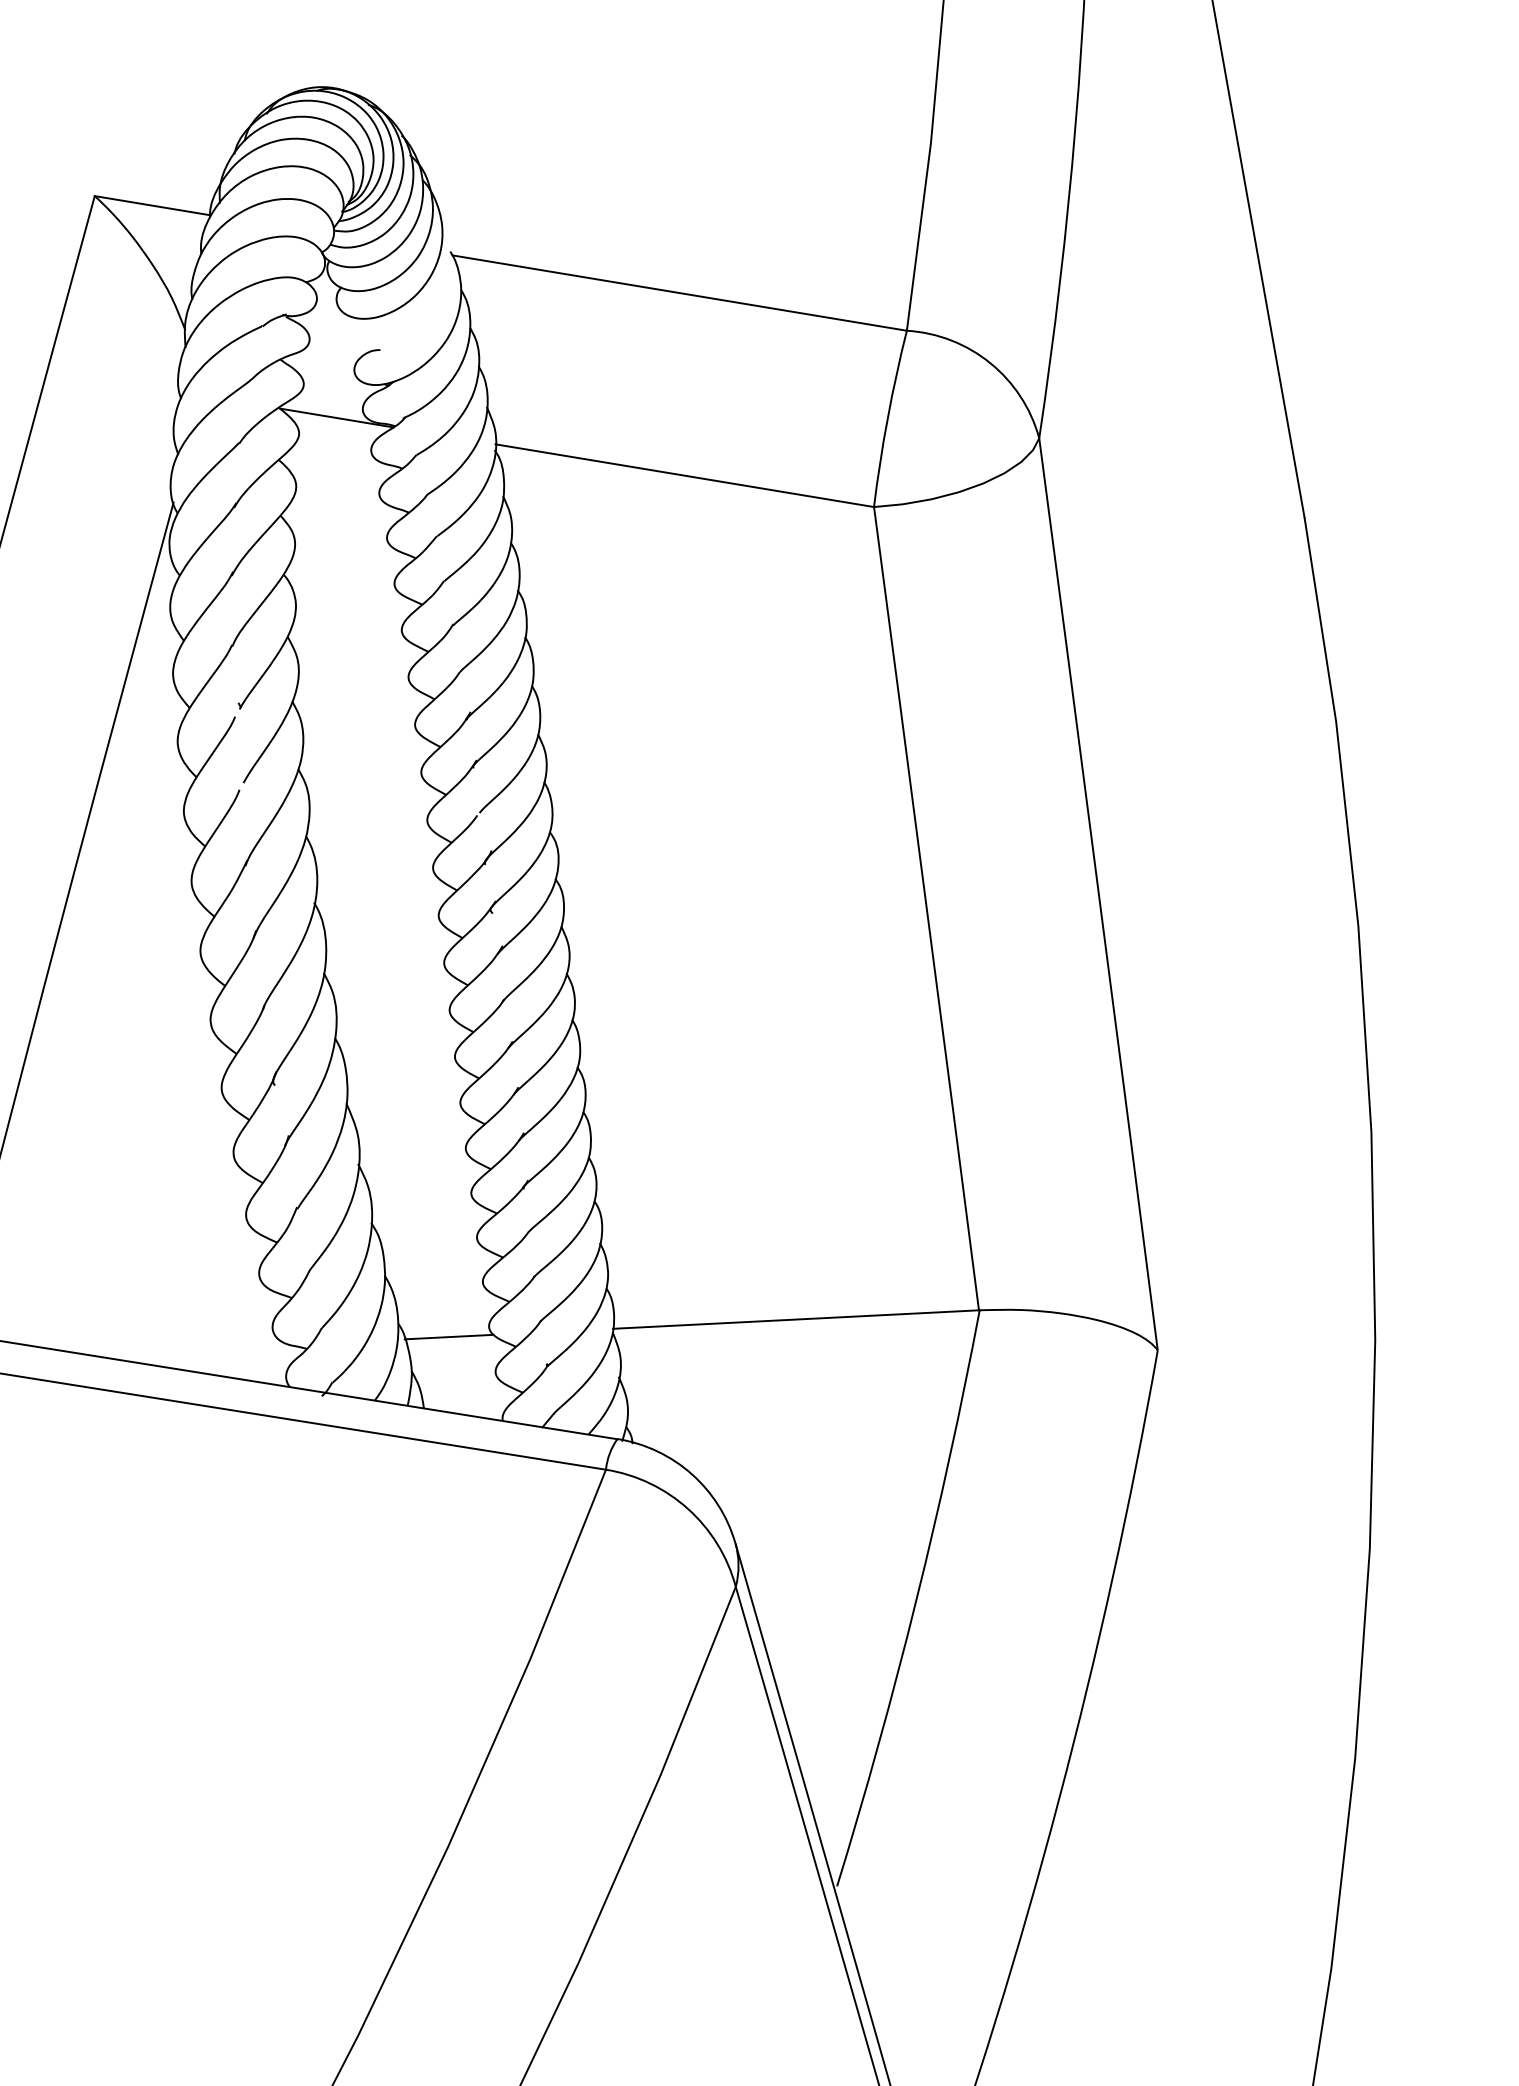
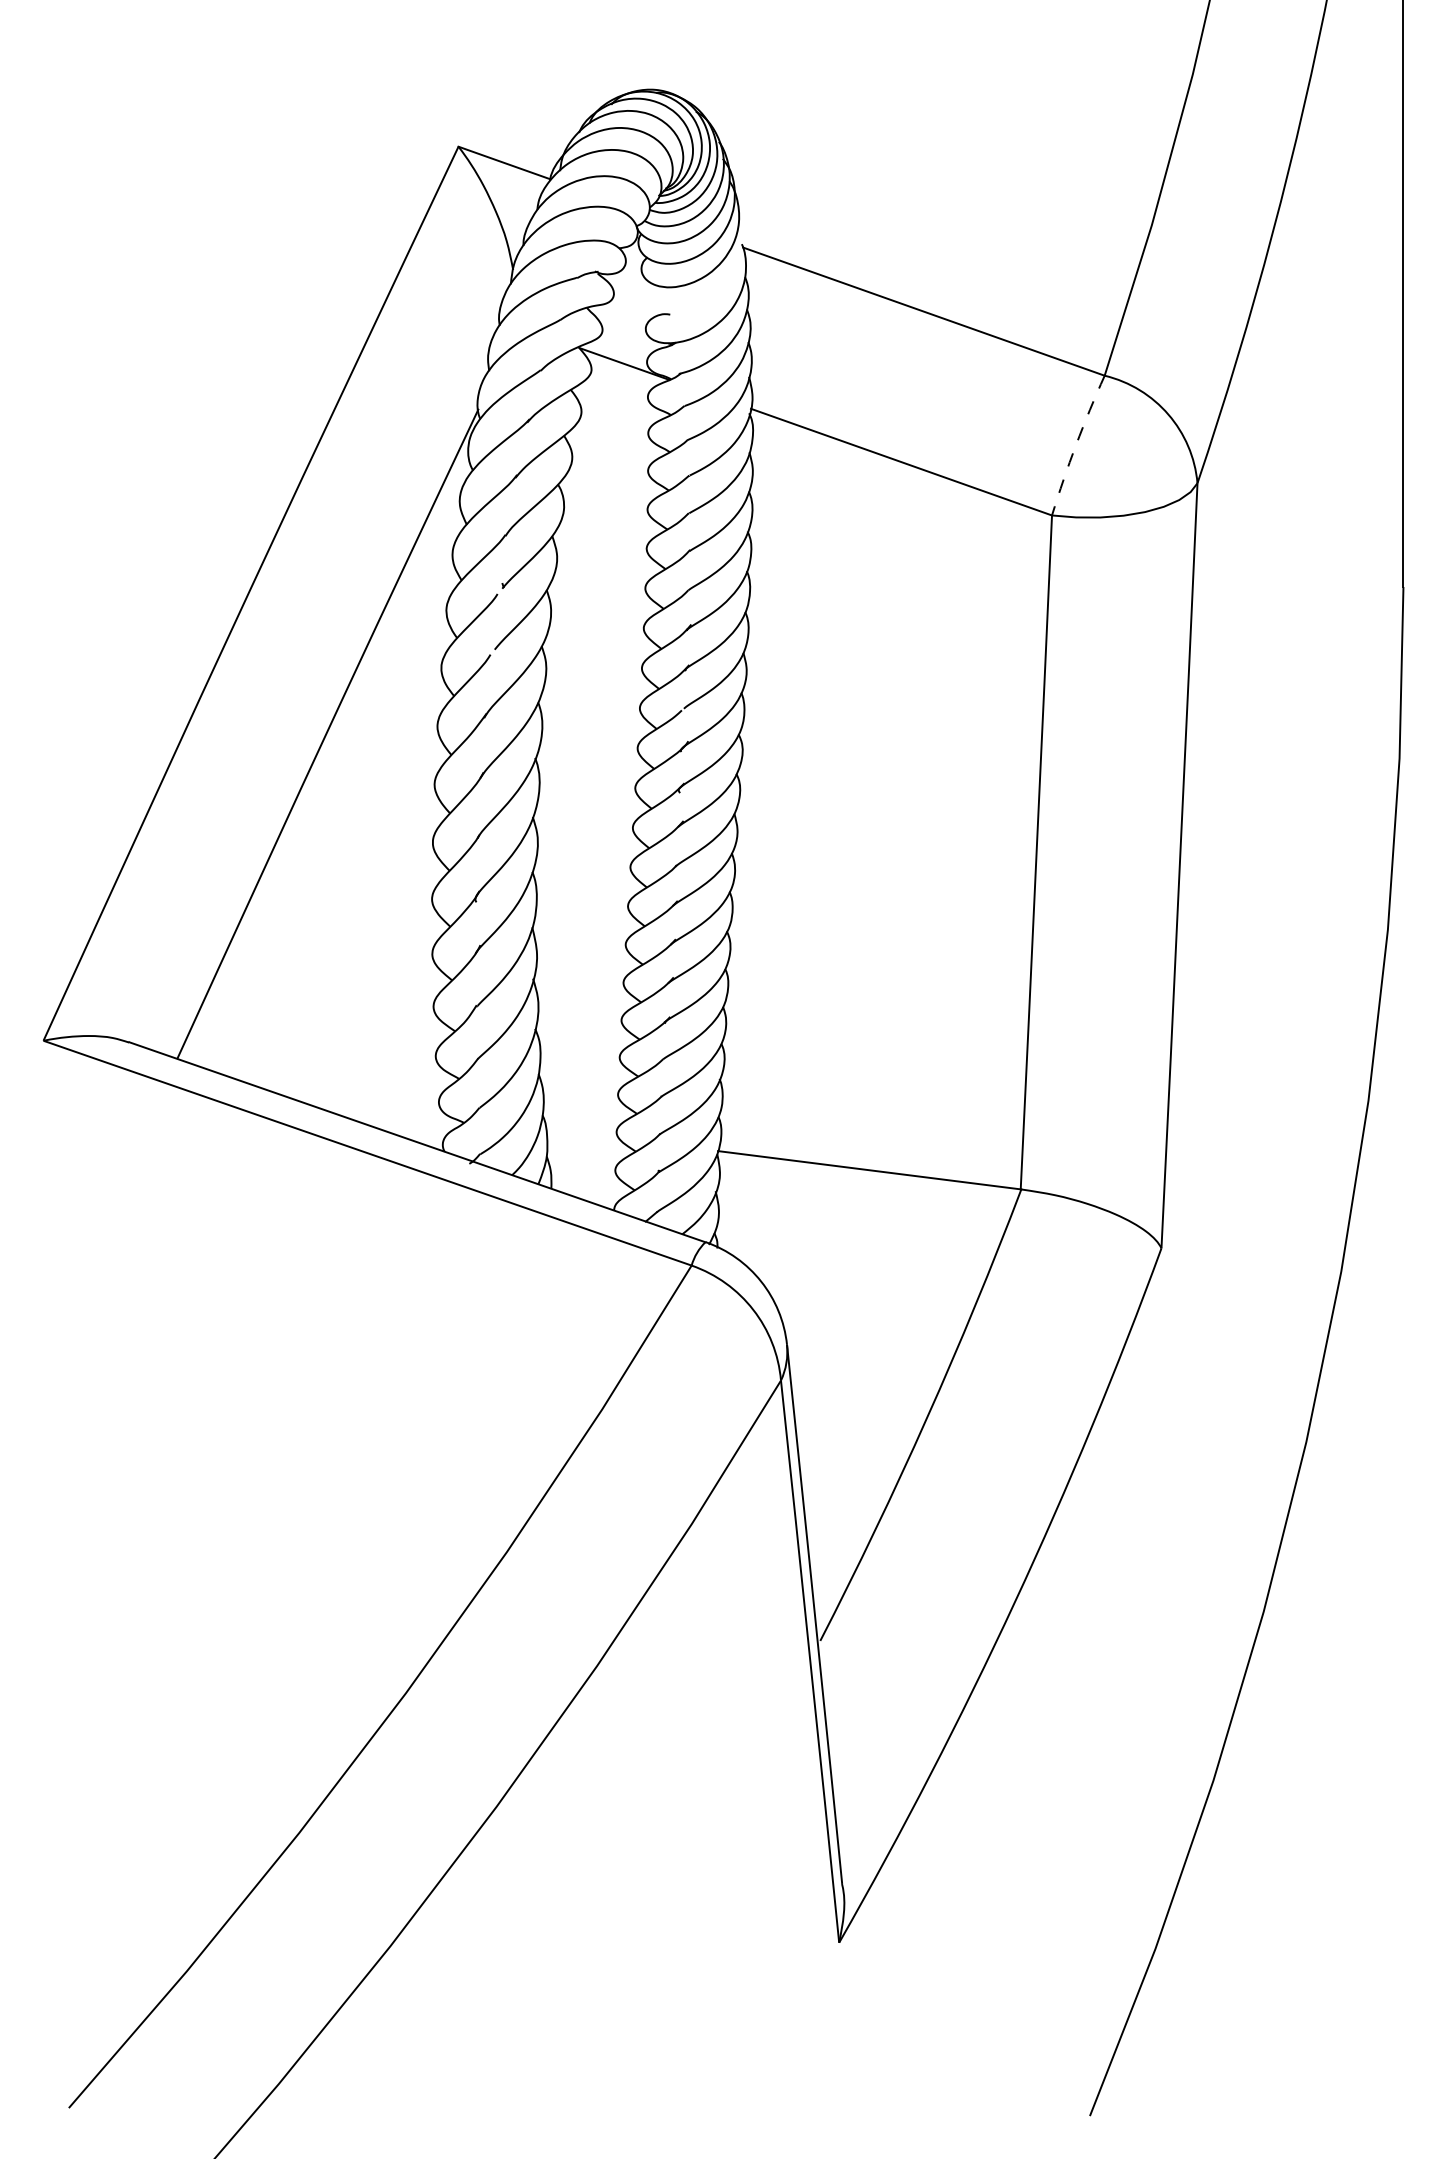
arc: (888, 417) -> (1076, 444), solid -> dashed
line: (449, 1336) -> (582, 1133), removed

